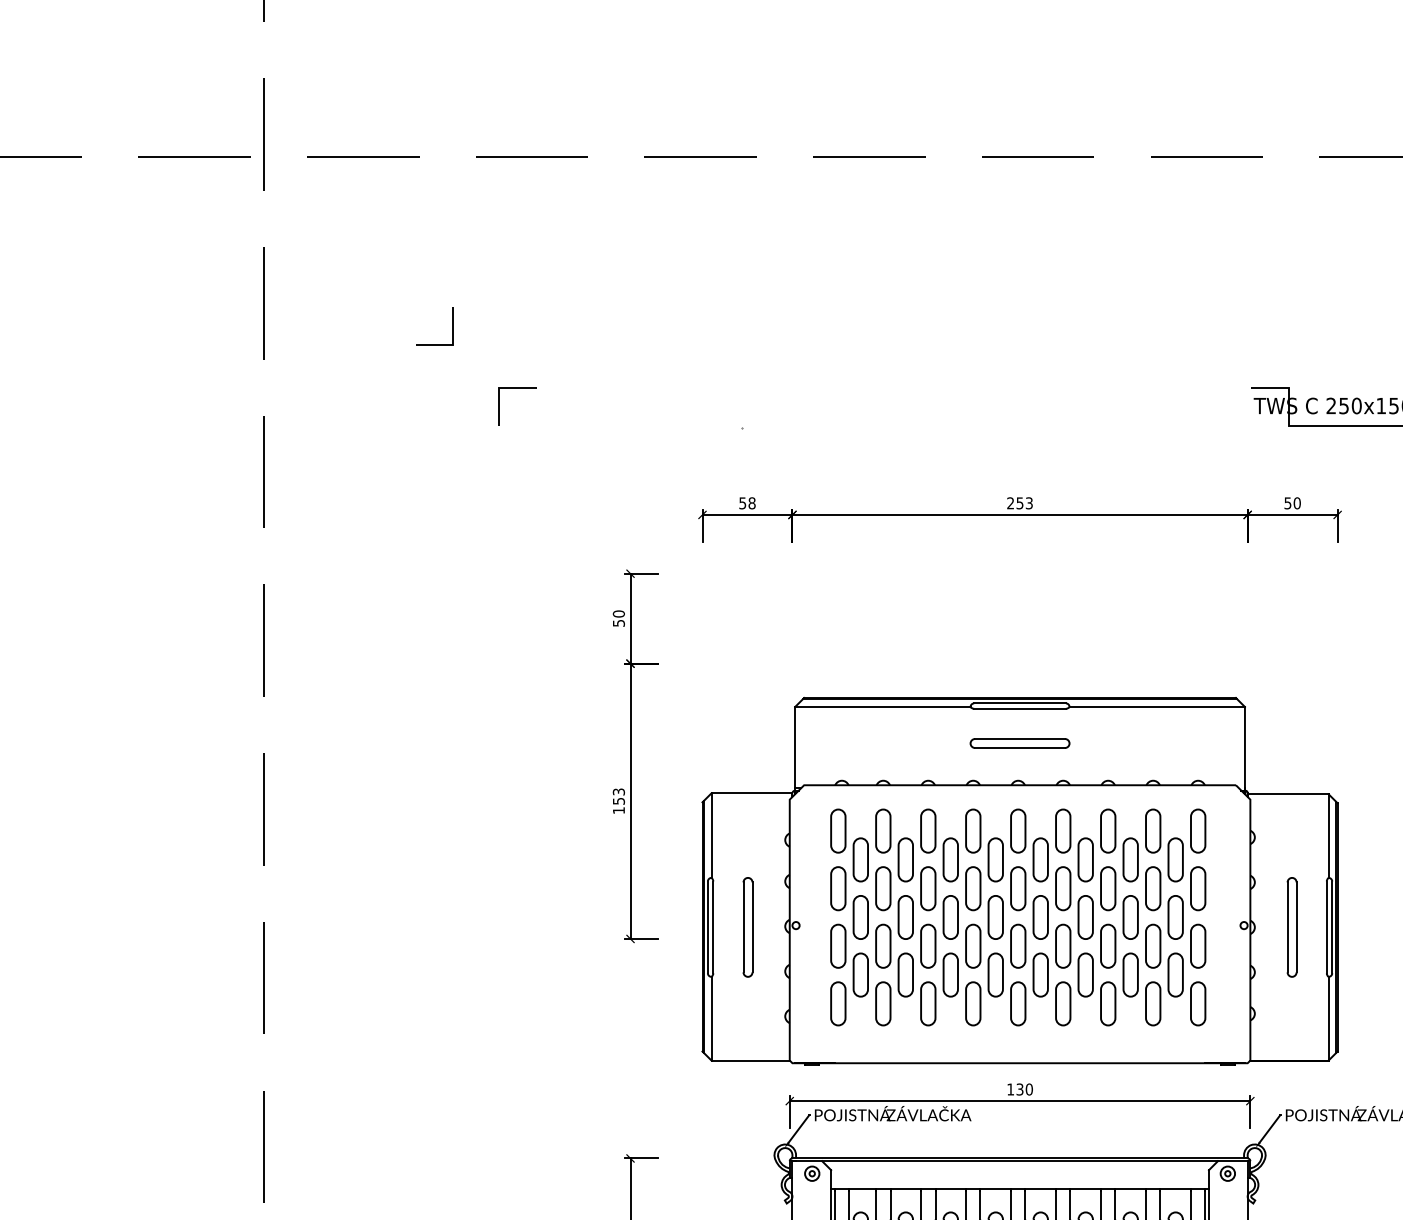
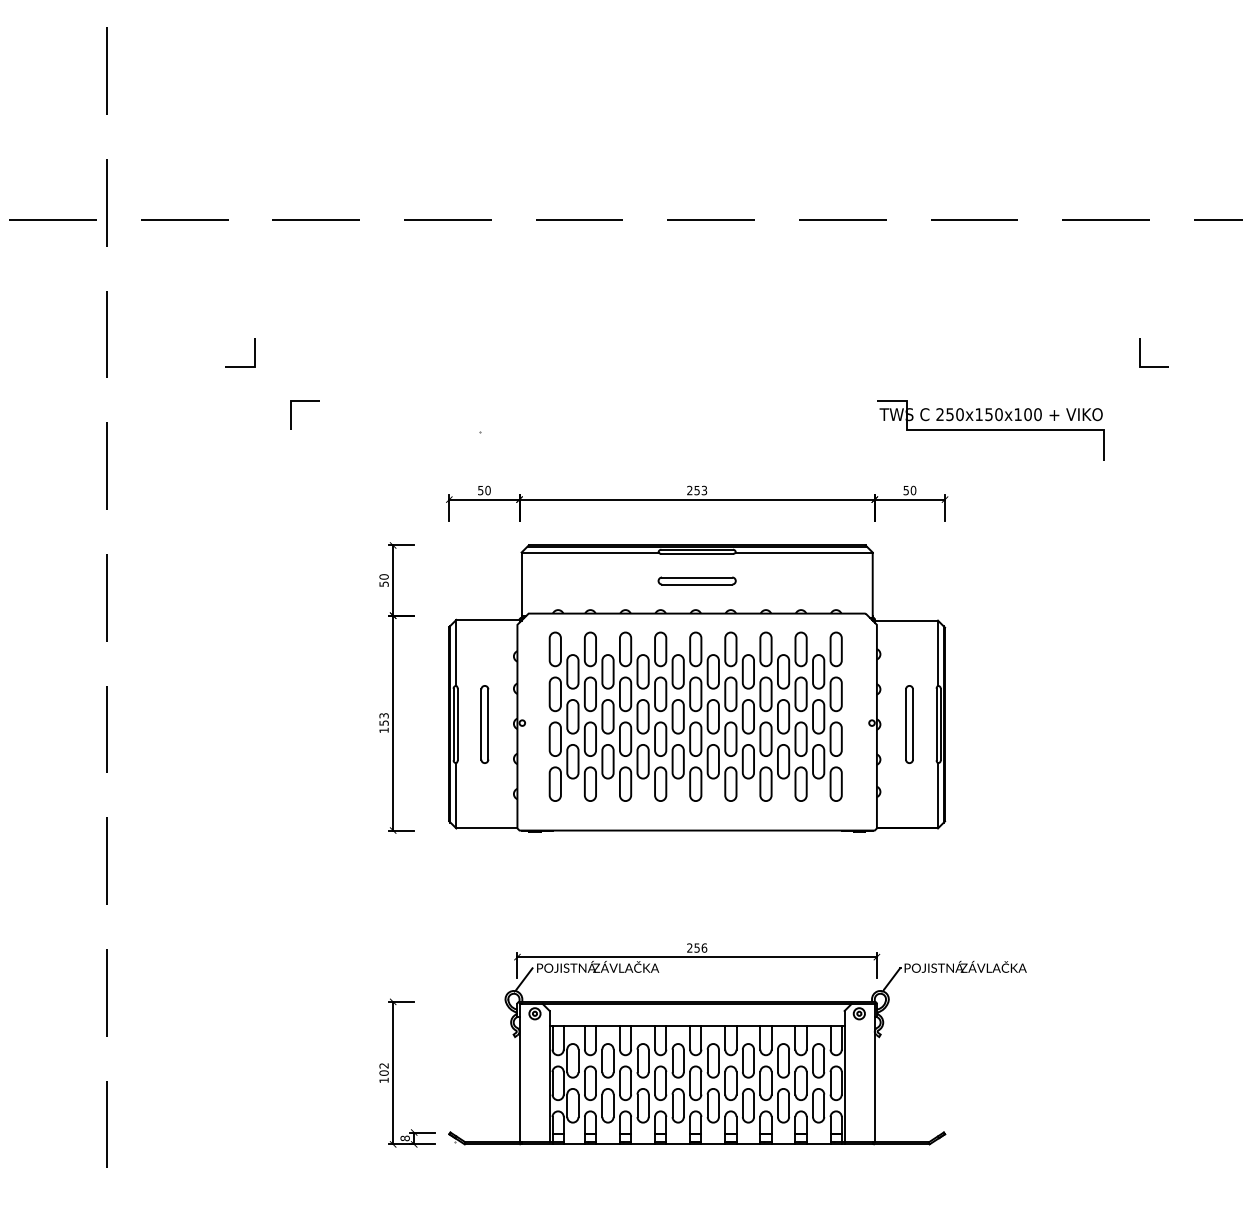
text: (751, 503) -> (487, 490), 58 -> 50
part: (1020, 881) -> (697, 688), moved
text: (1020, 1088) -> (697, 947), 130 -> 256

